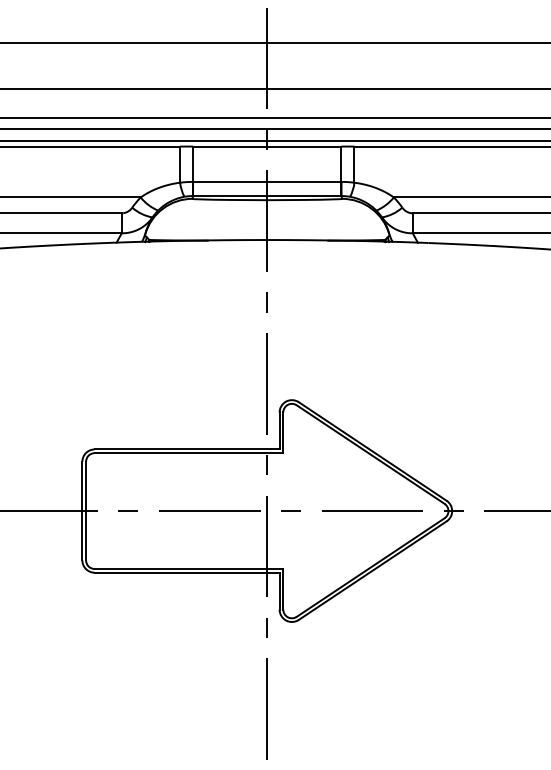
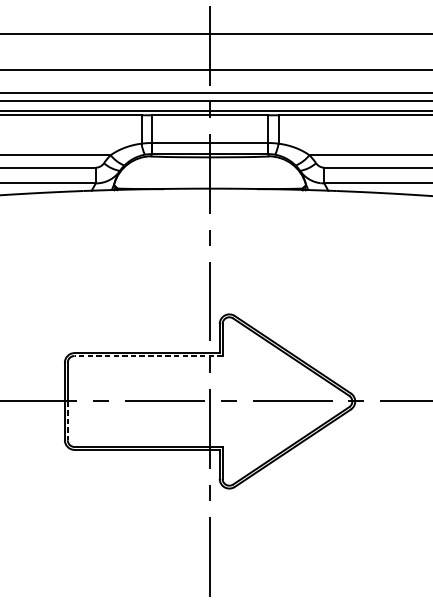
line: (188, 453) -> (148, 356), solid -> dashed
line: (86, 535) -> (68, 420), solid -> dashed

